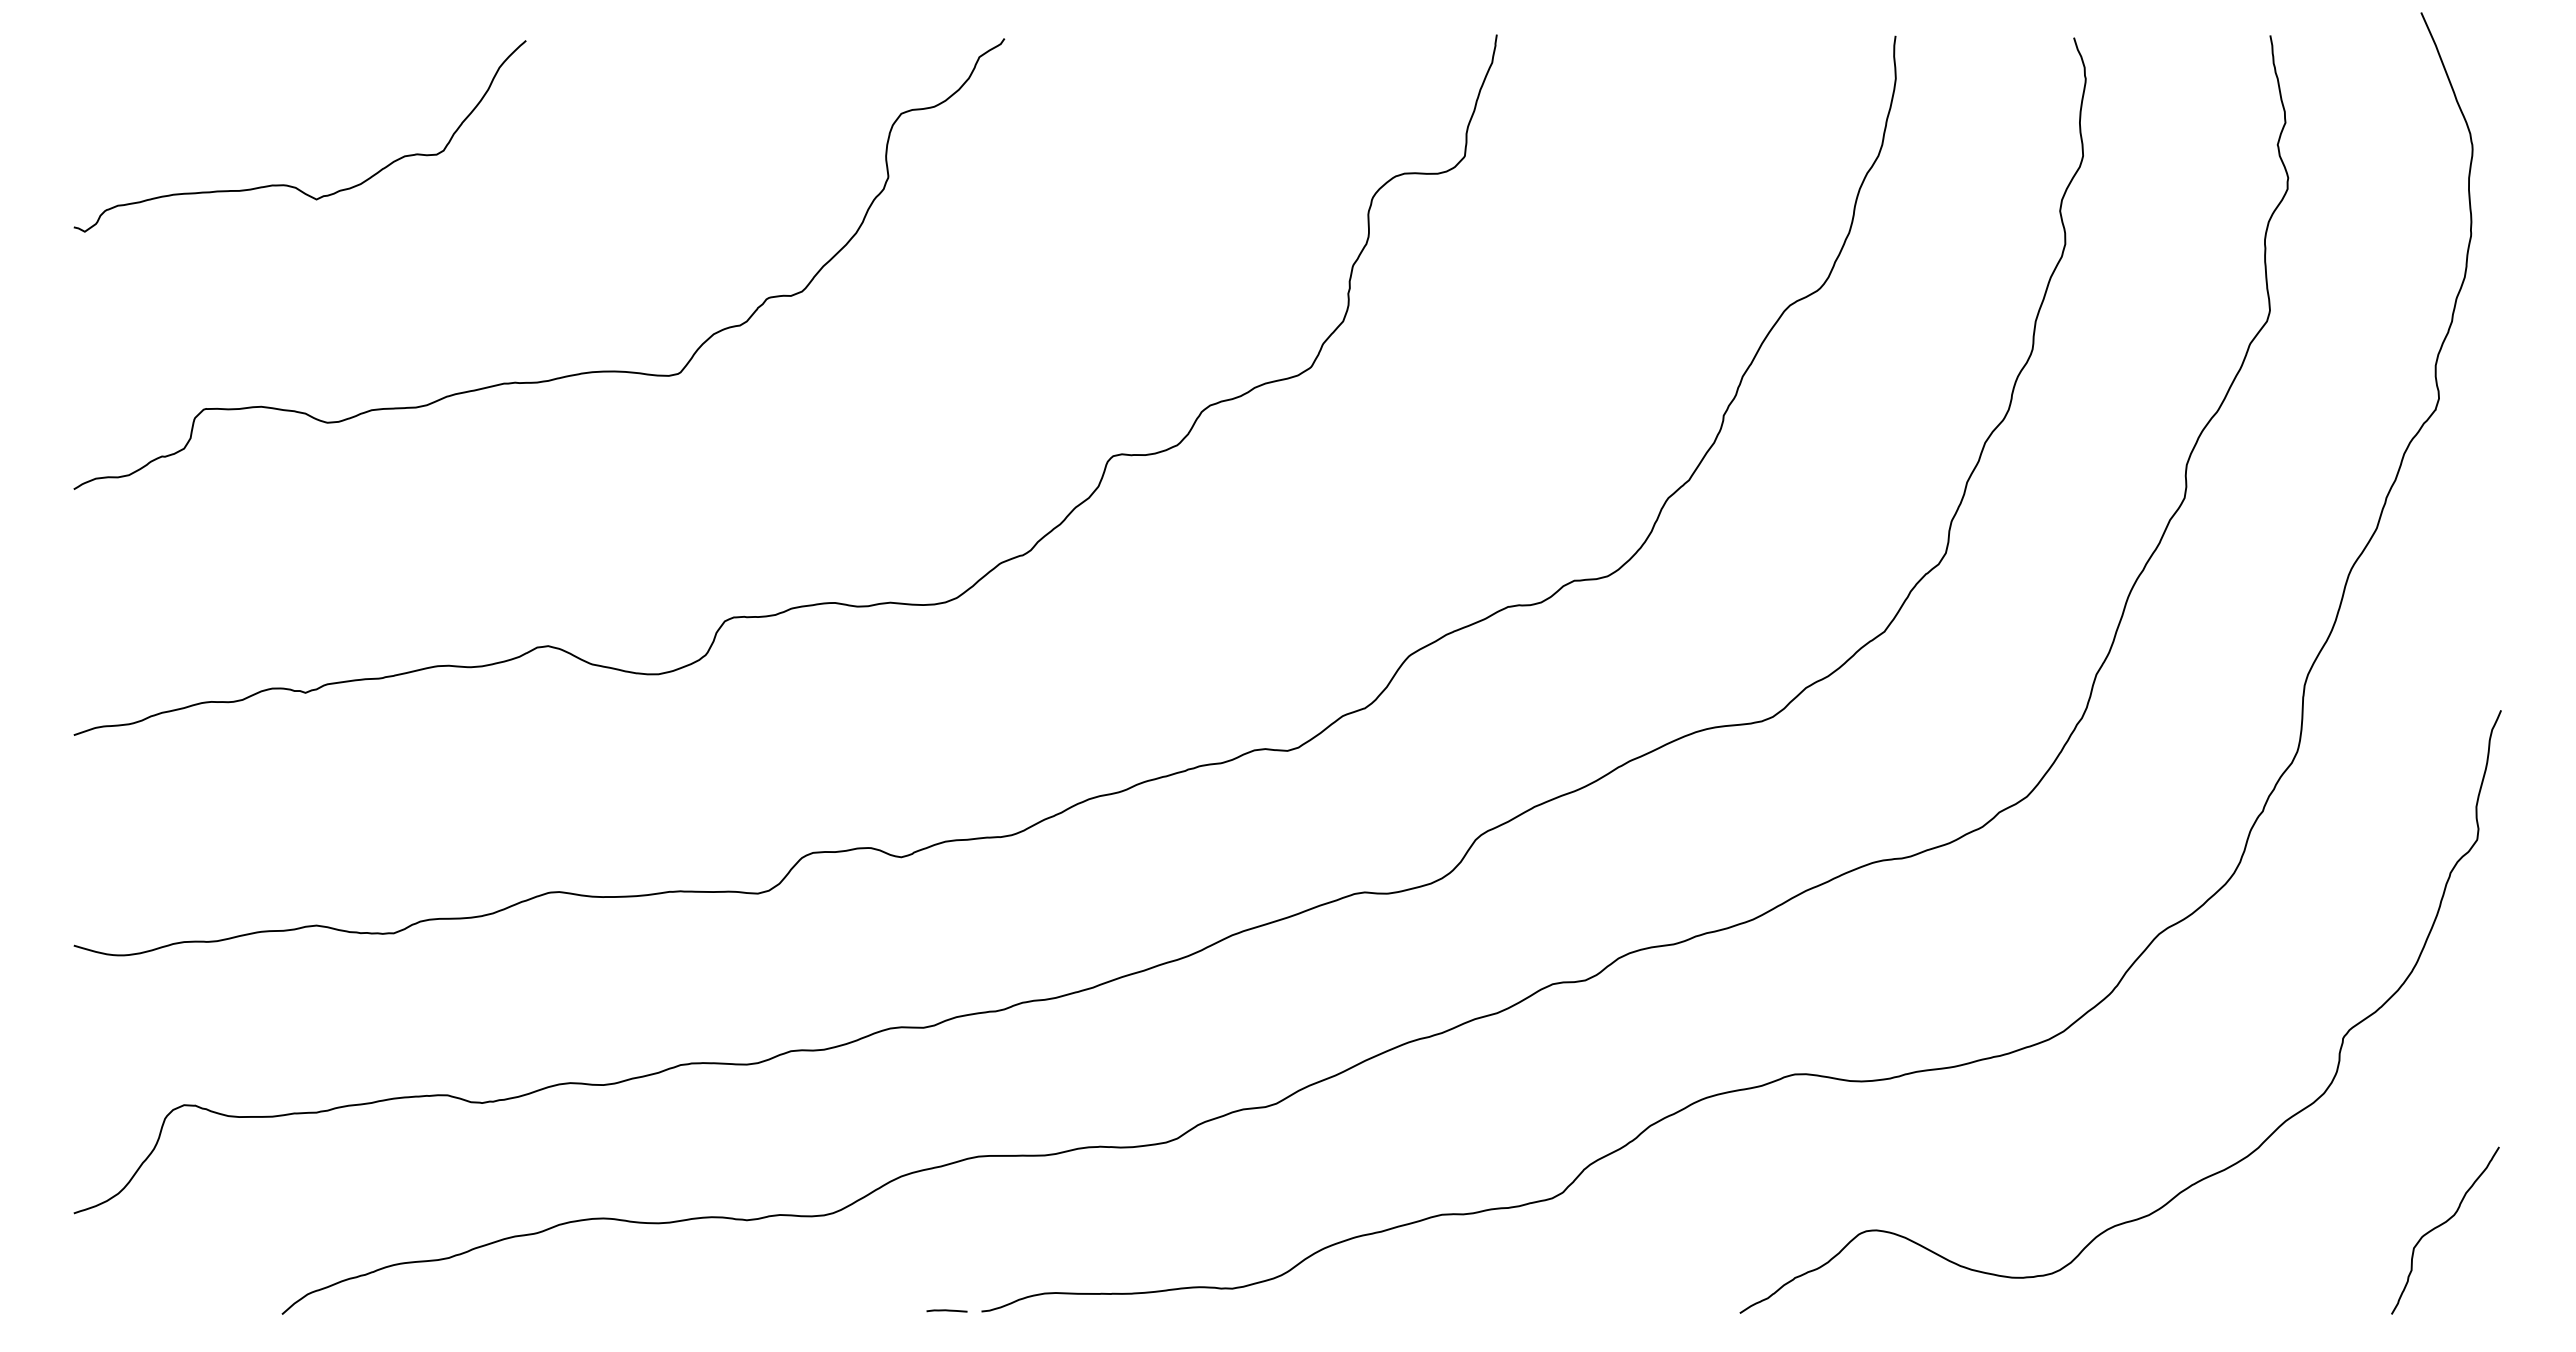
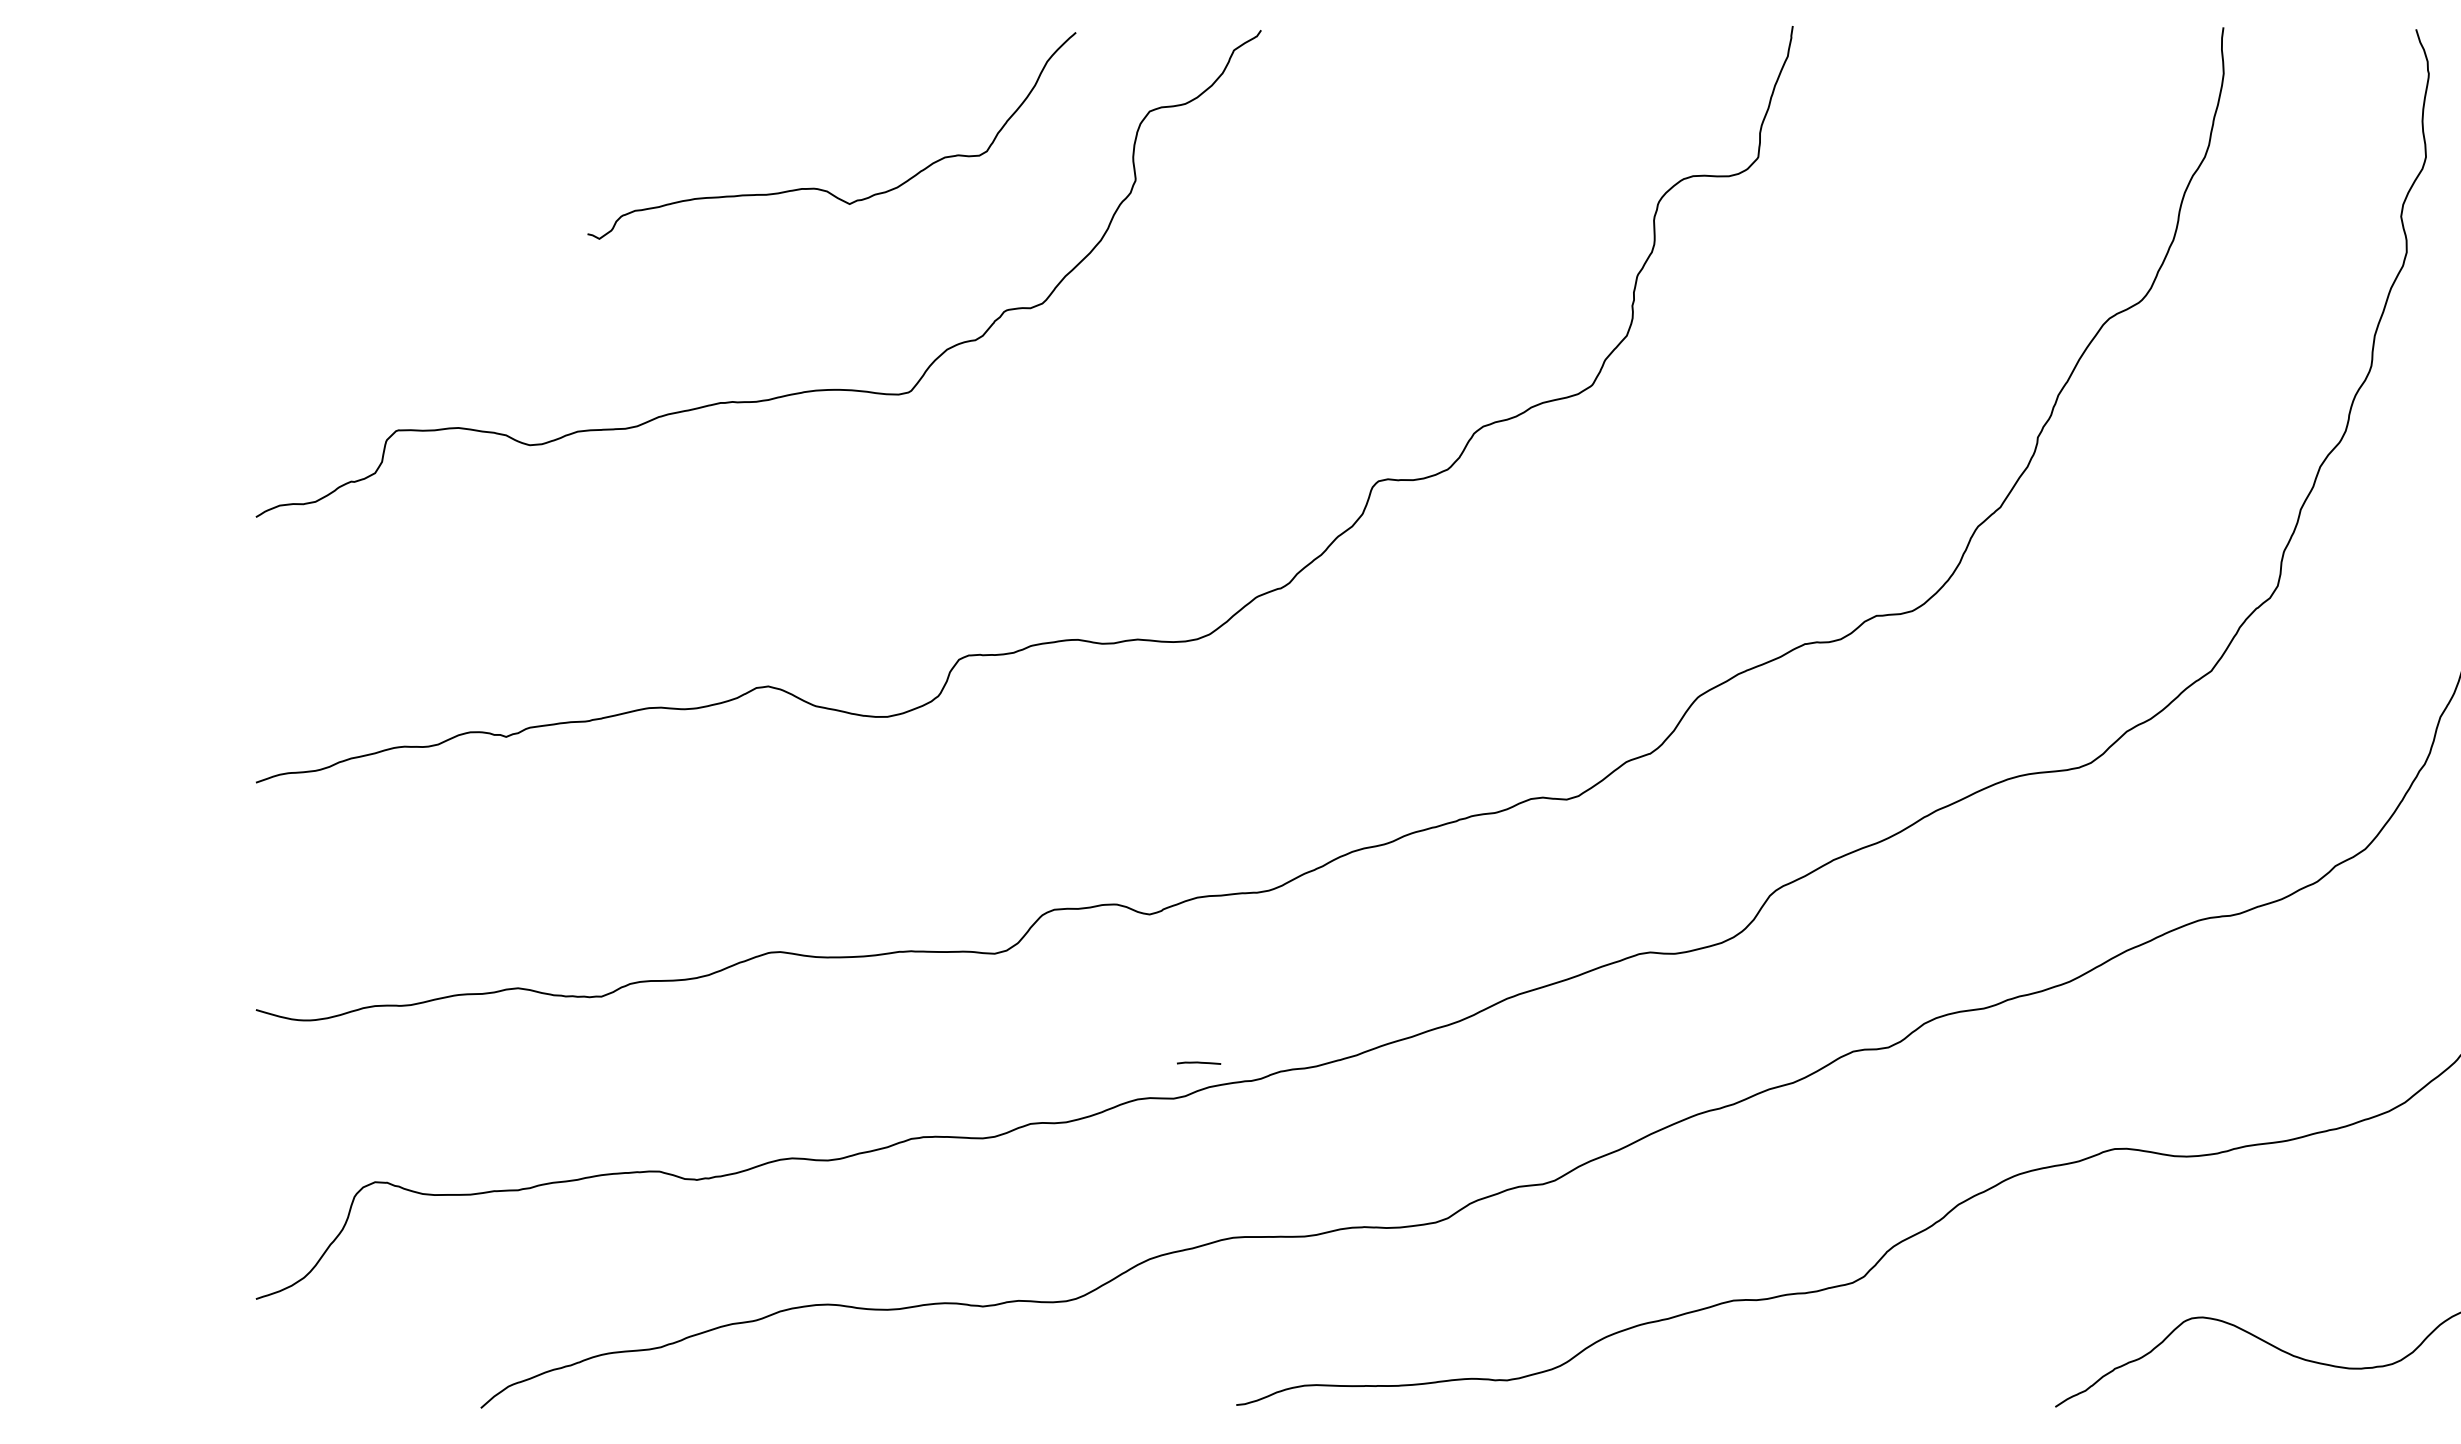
curve: (287, 184) -> (818, 187), moved
line: (946, 1310) -> (1198, 1062), moved

